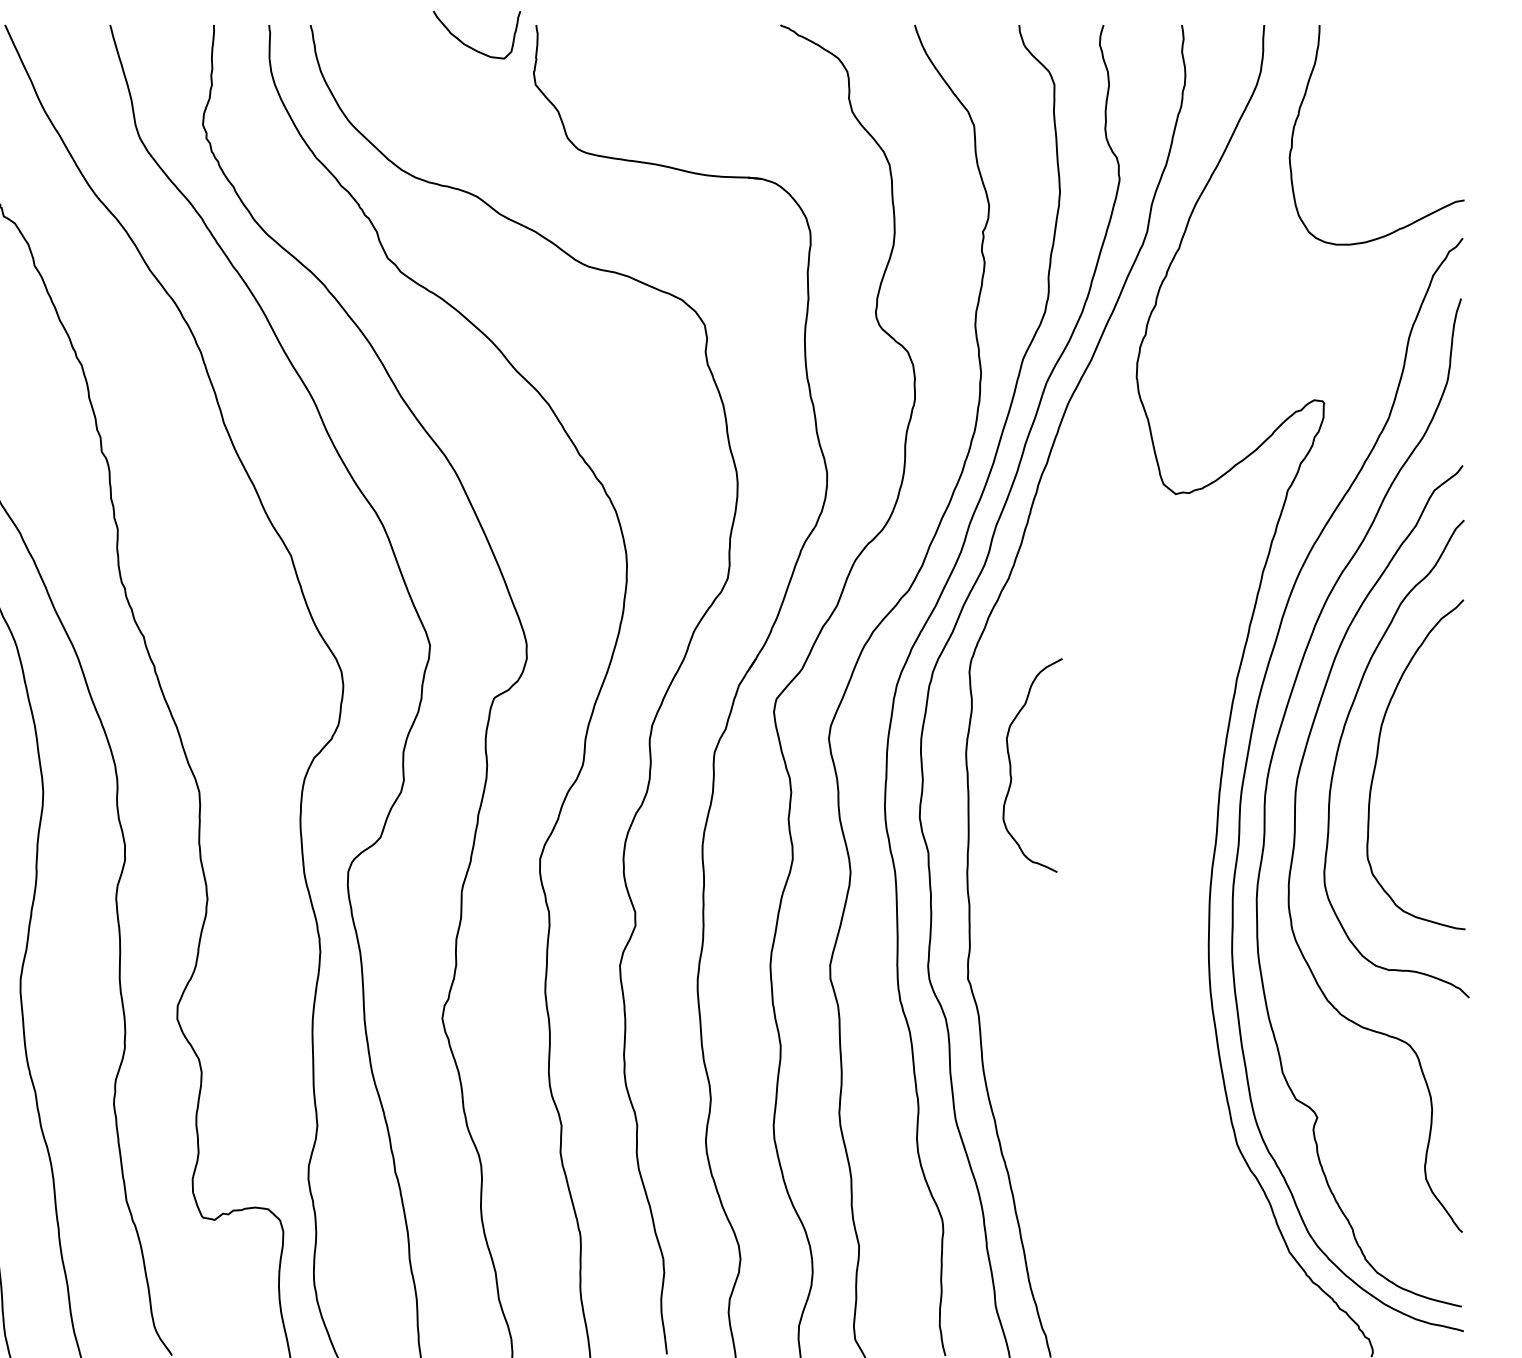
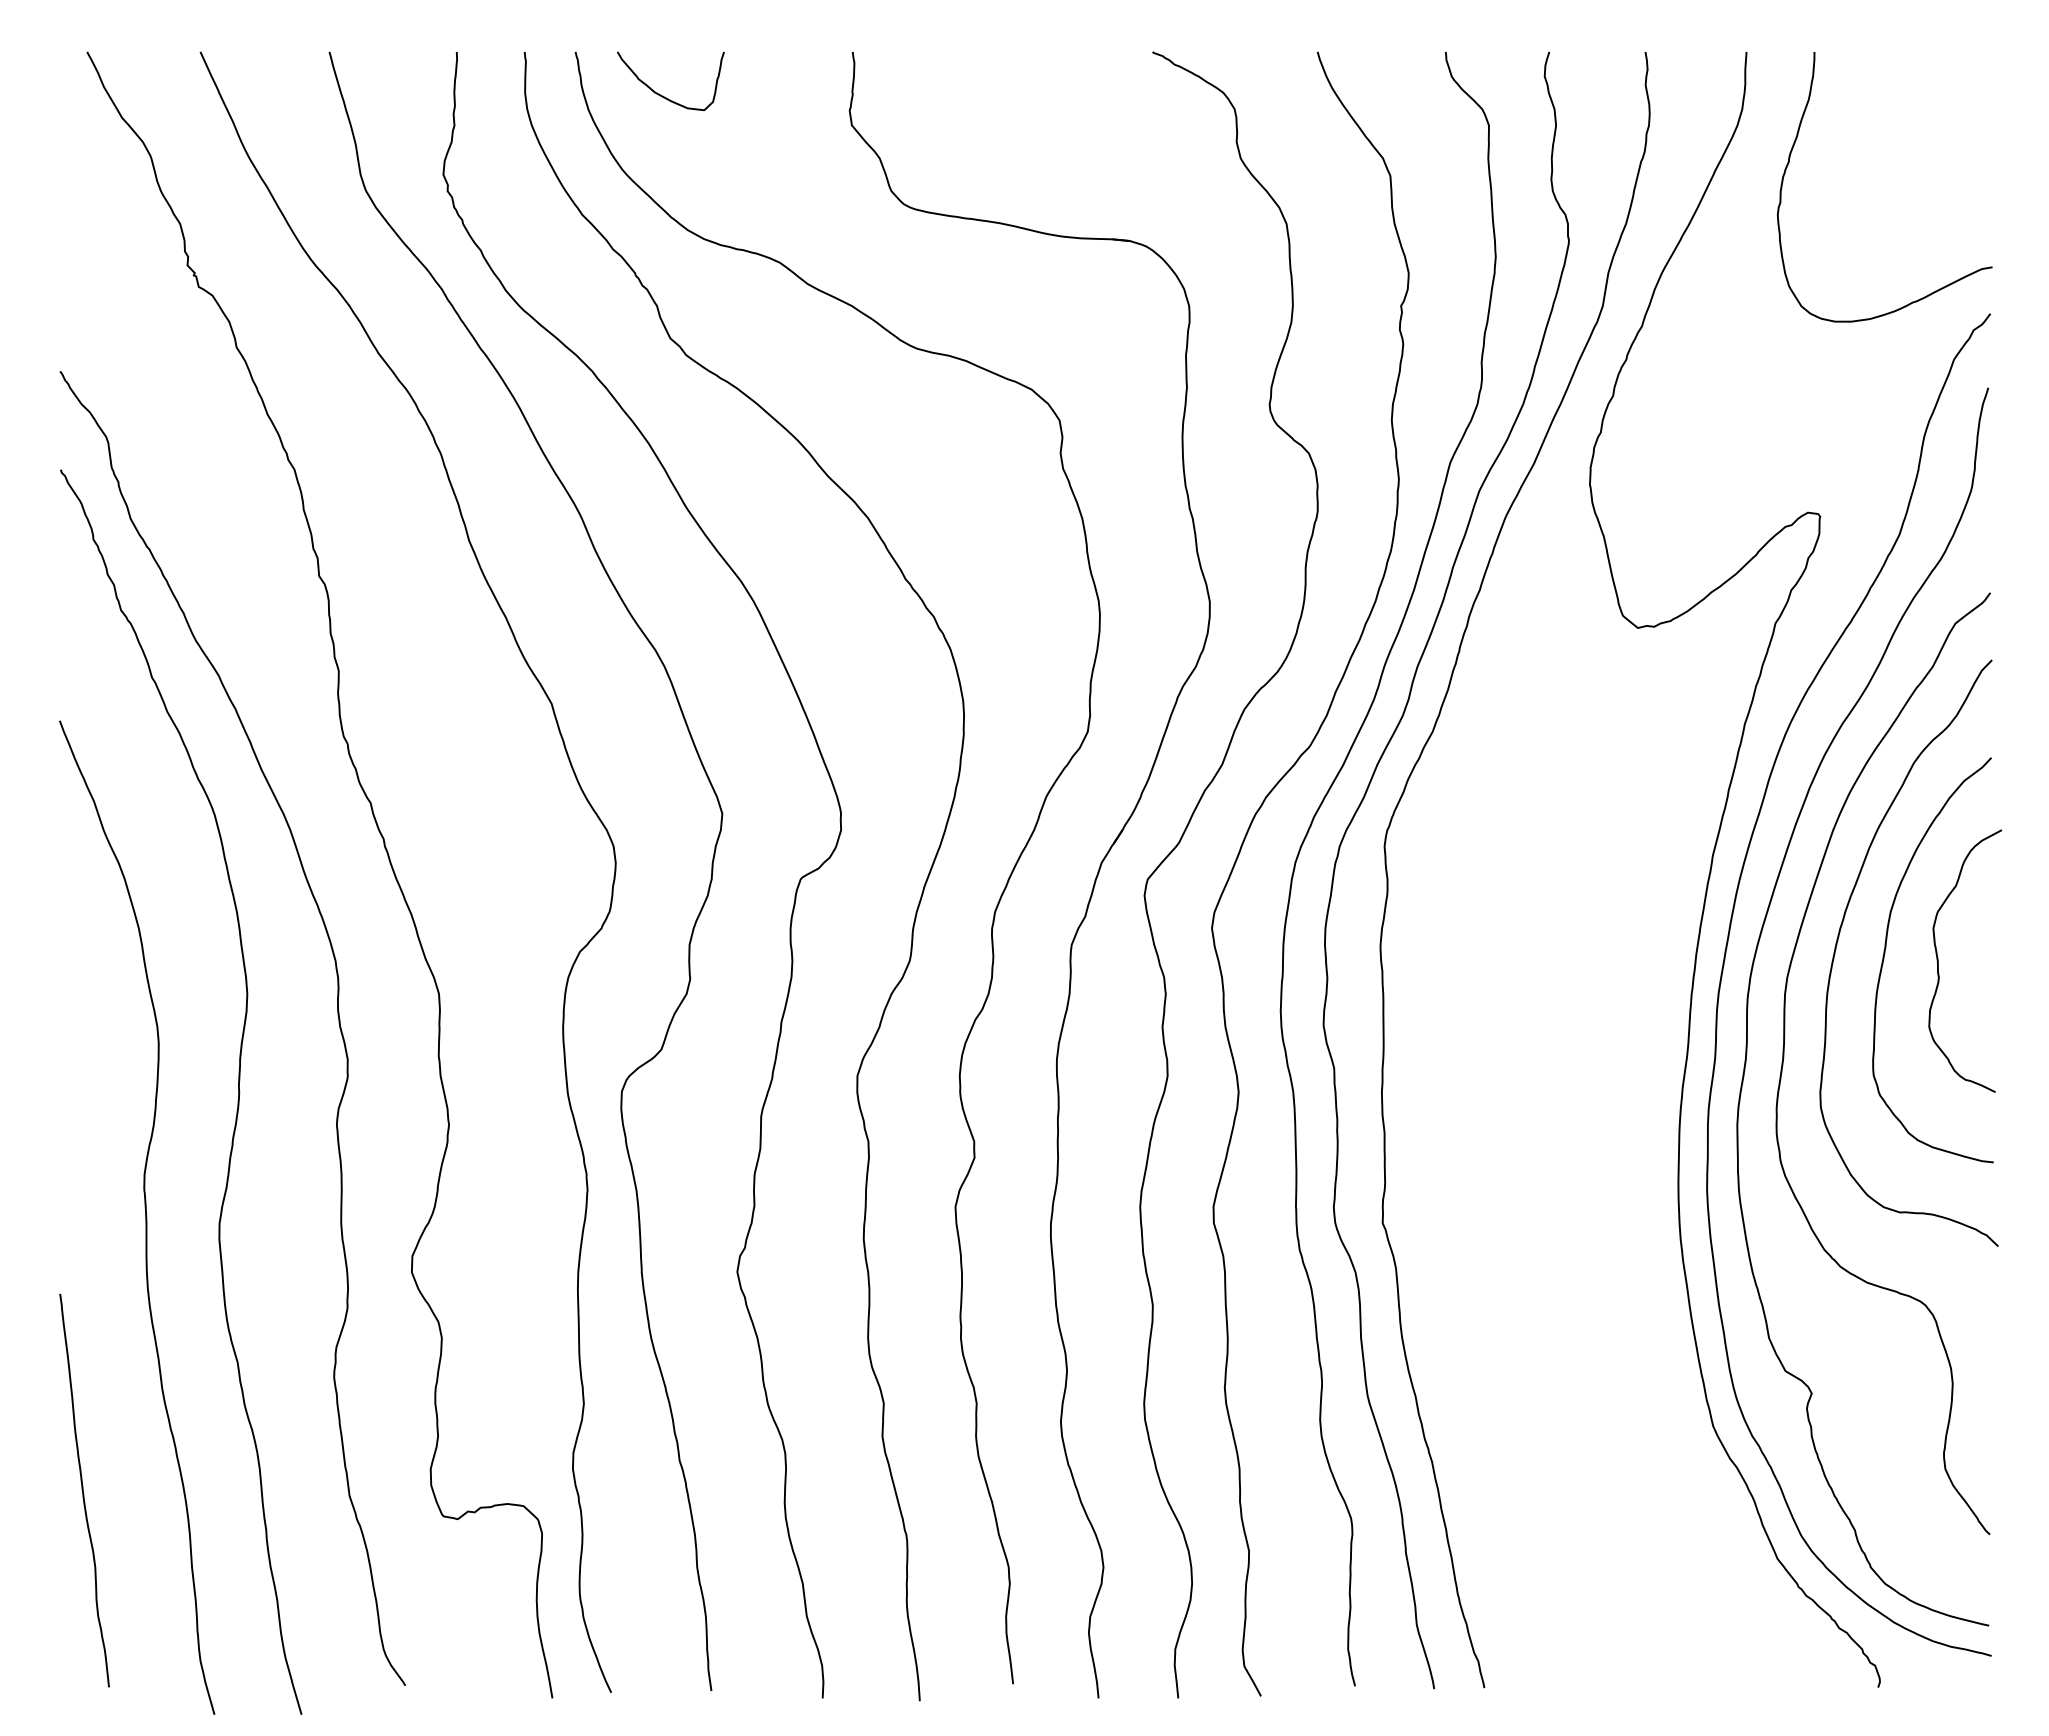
curve: (469, 45) -> (661, 94), moved
curve: (1010, 764) -> (1938, 960), moved

